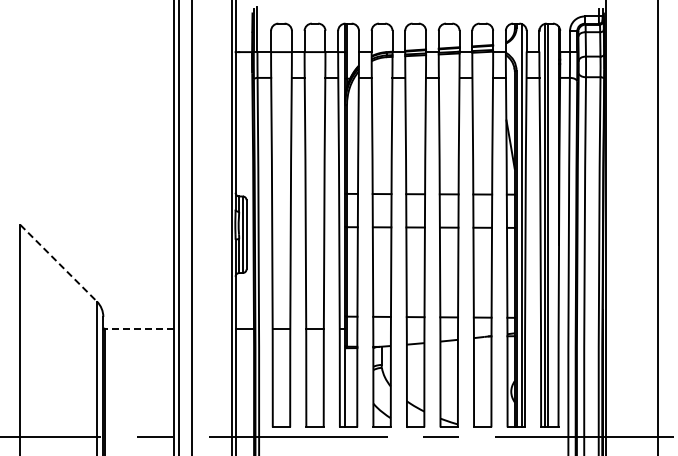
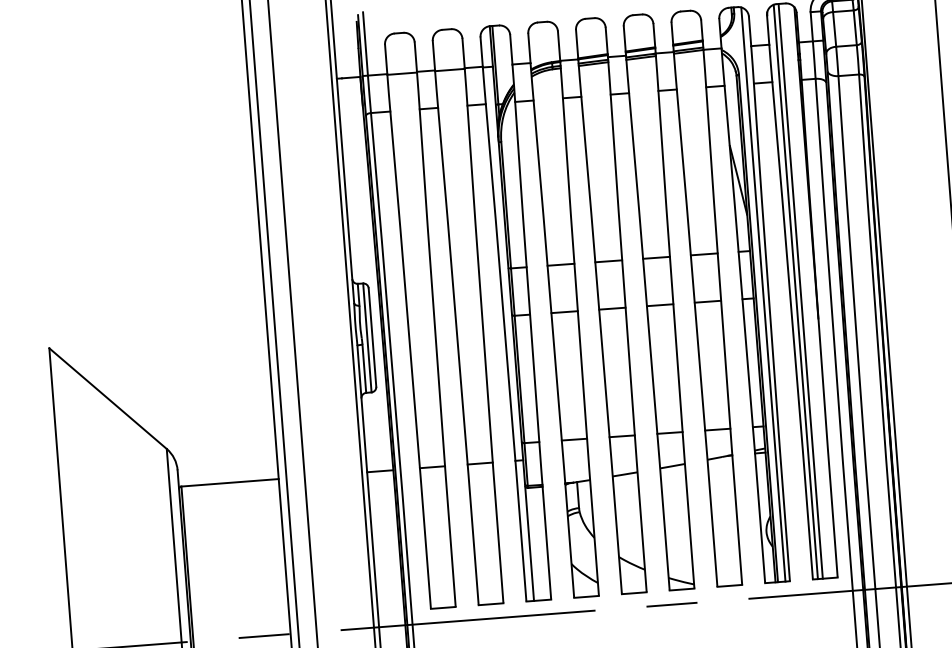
line: (58, 263) -> (107, 399), dashed -> solid
line: (138, 328) -> (228, 482), dashed -> solid

